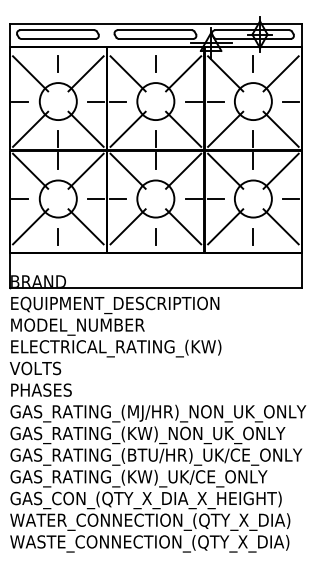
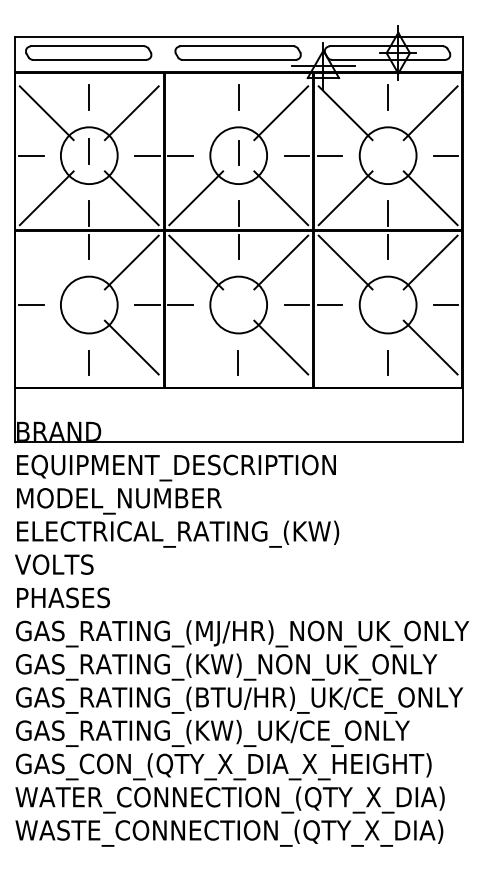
line: (127, 73) -> (195, 112), removed
line: (57, 98) -> (88, 151), added
line: (155, 99) -> (238, 152), added
line: (30, 170) -> (46, 261), removed
line: (30, 226) -> (46, 347), removed
line: (127, 226) -> (195, 347), removed
line: (225, 226) -> (345, 347), removed

